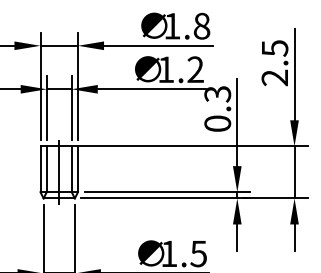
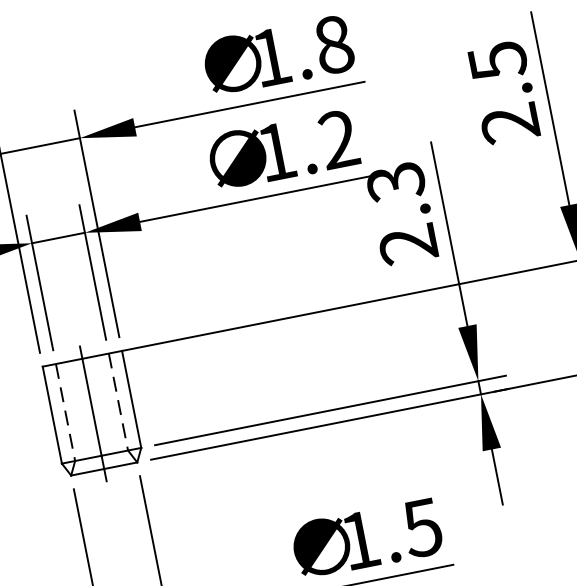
text: (217, 123) -> (407, 244), 0.3 -> 2.3
line: (46, 169) -> (65, 413), solid -> dashed
line: (71, 169) -> (118, 402), solid -> dashed

